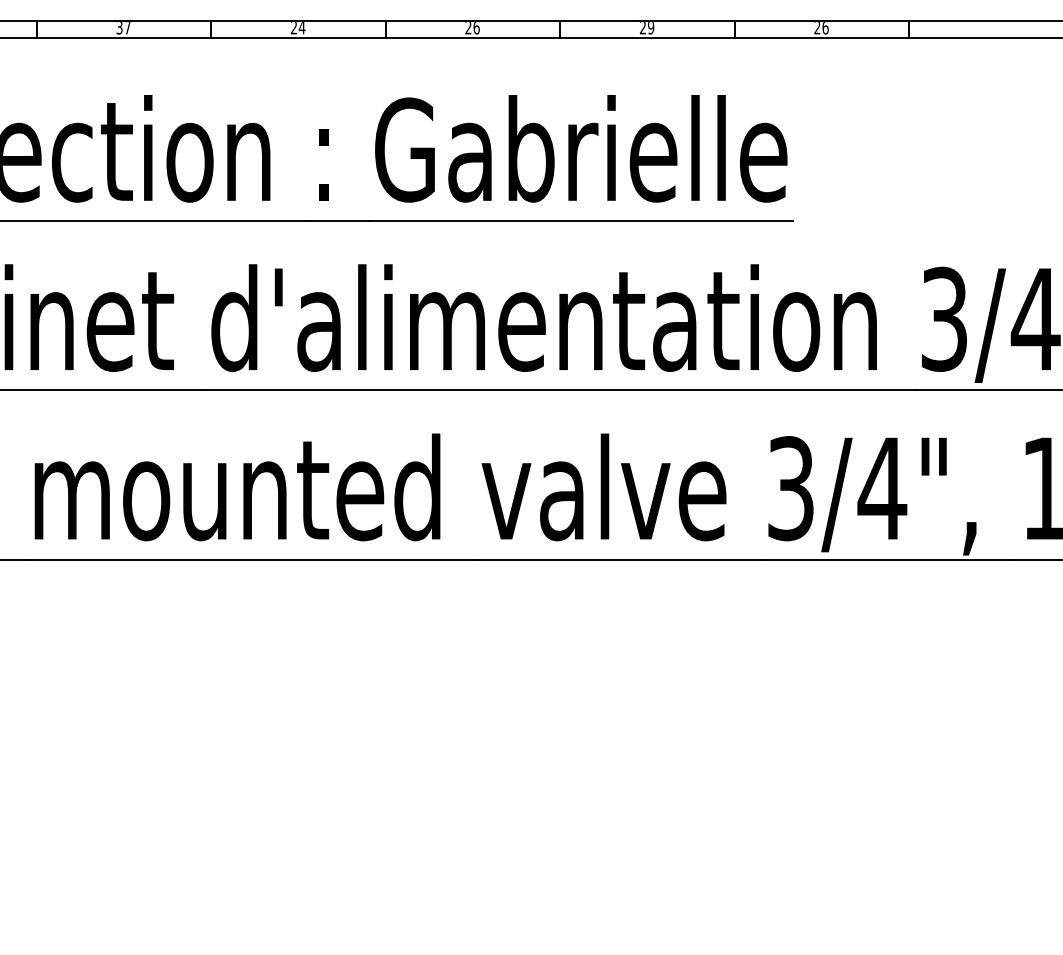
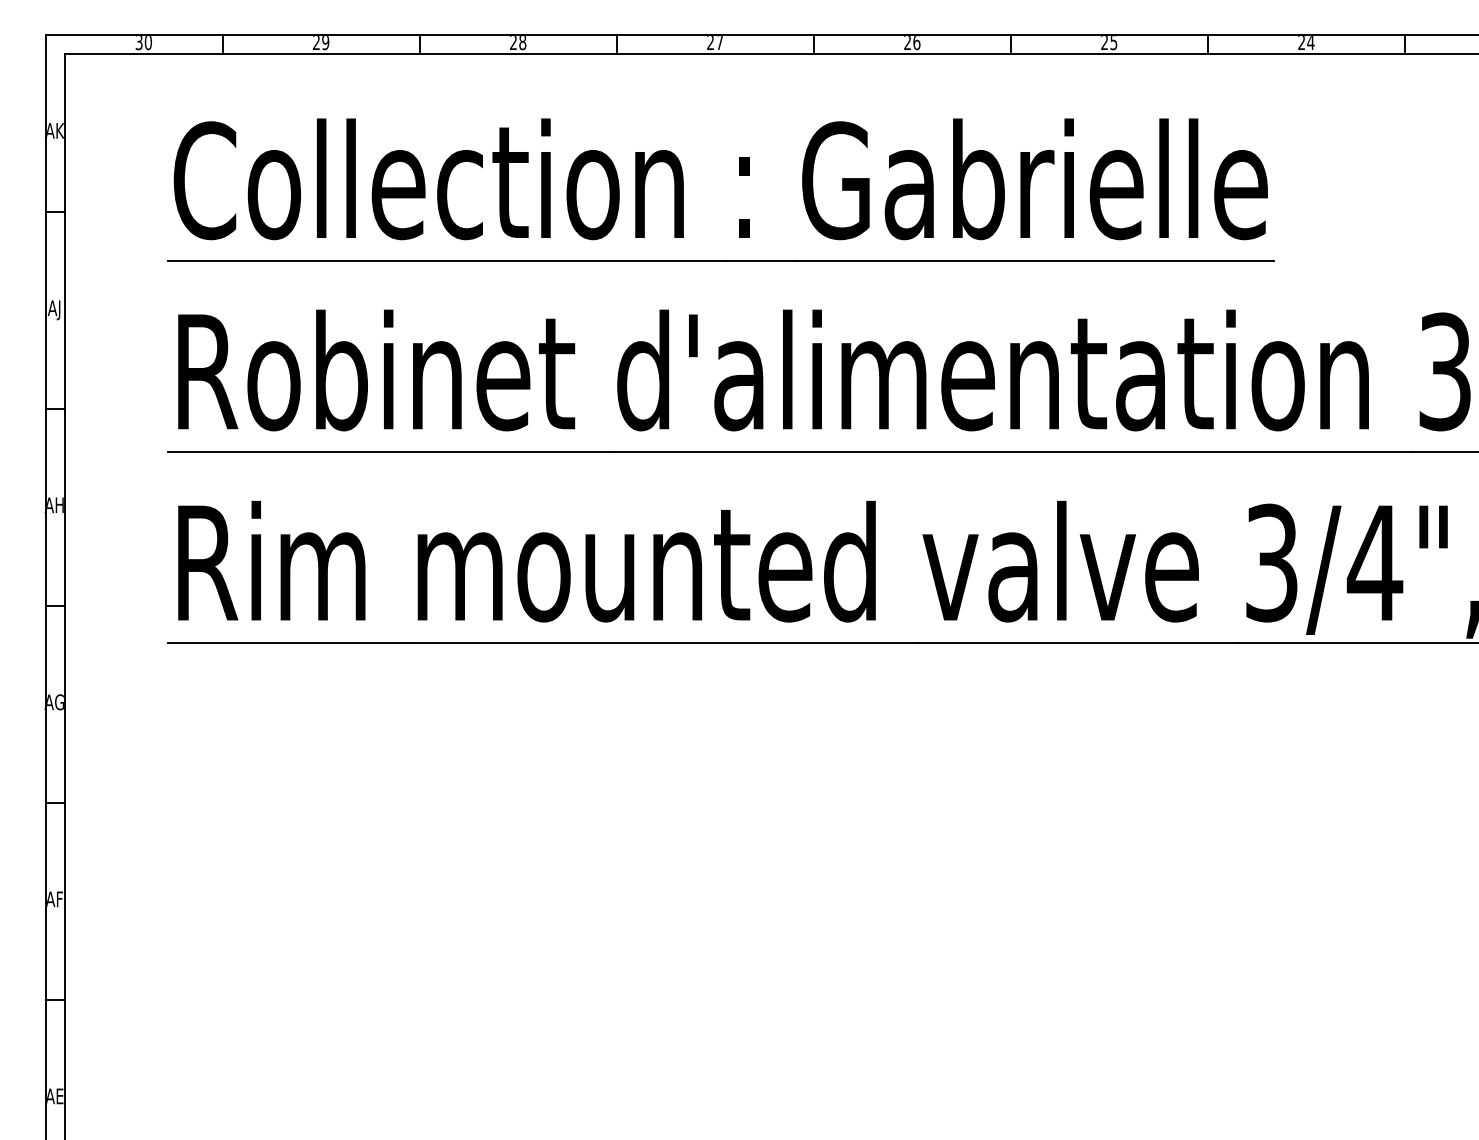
text: (301, 27) -> (719, 42), 24 -> 27
text: (650, 27) -> (1113, 42), 29 -> 25
text: (123, 28) -> (518, 43), 37 -> 28
text: (825, 28) -> (1310, 43), 26 -> 24

